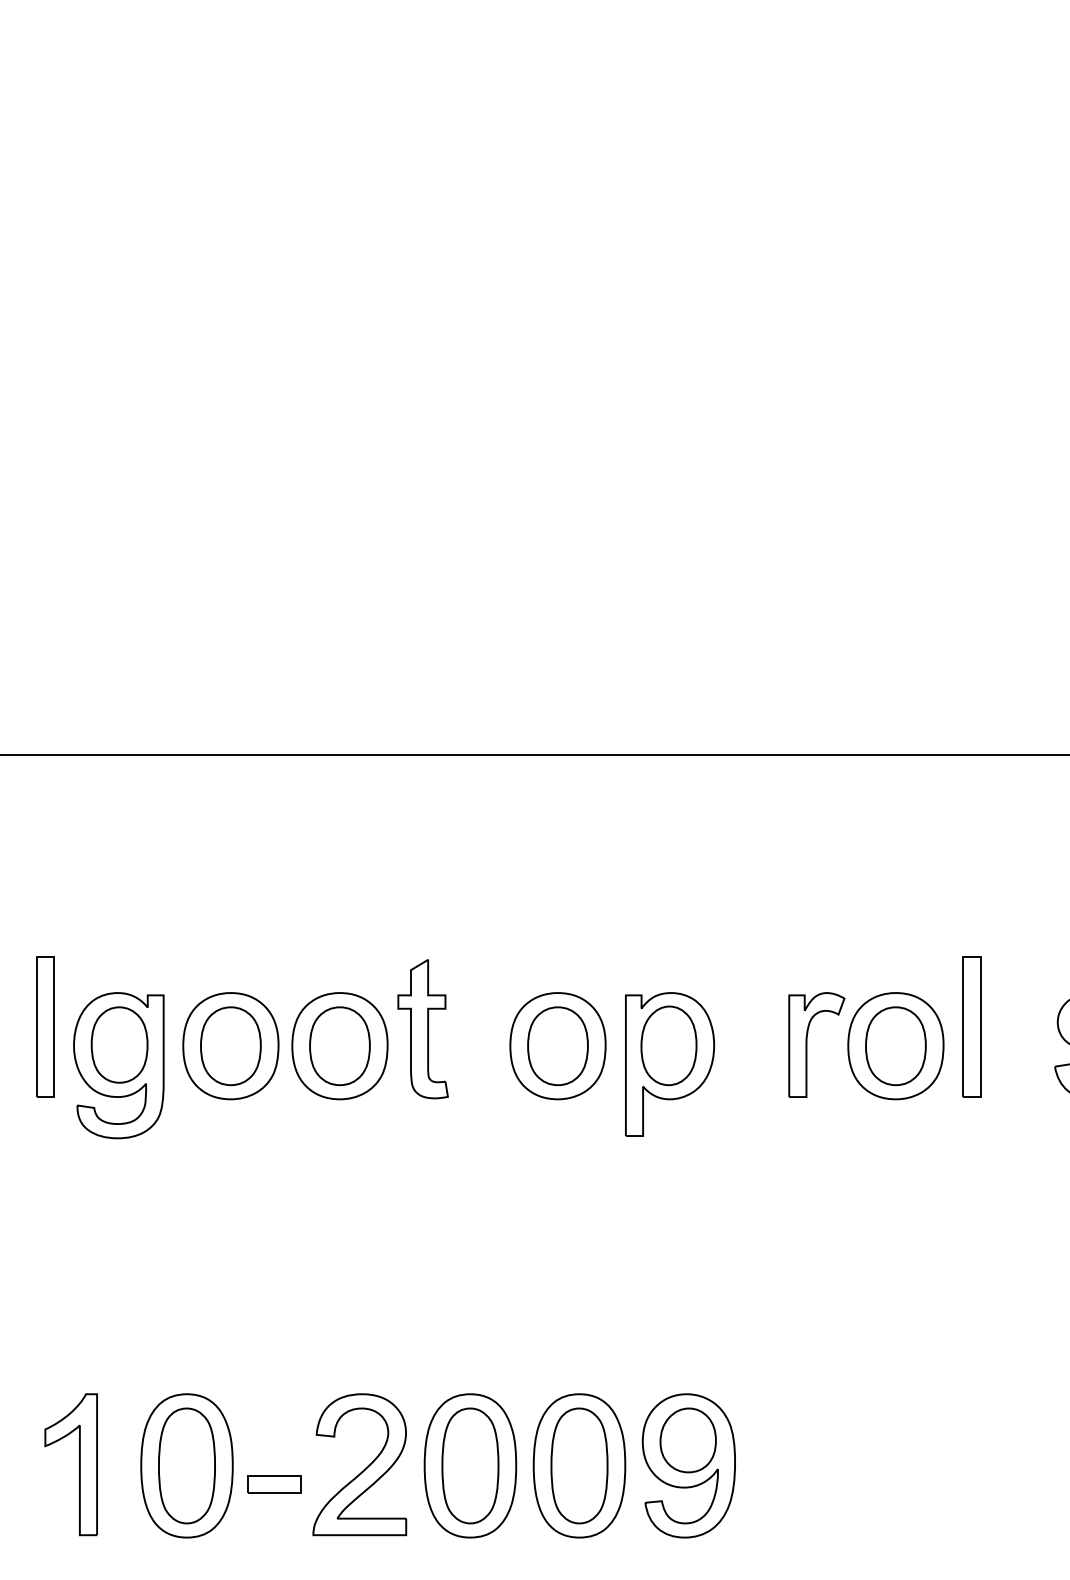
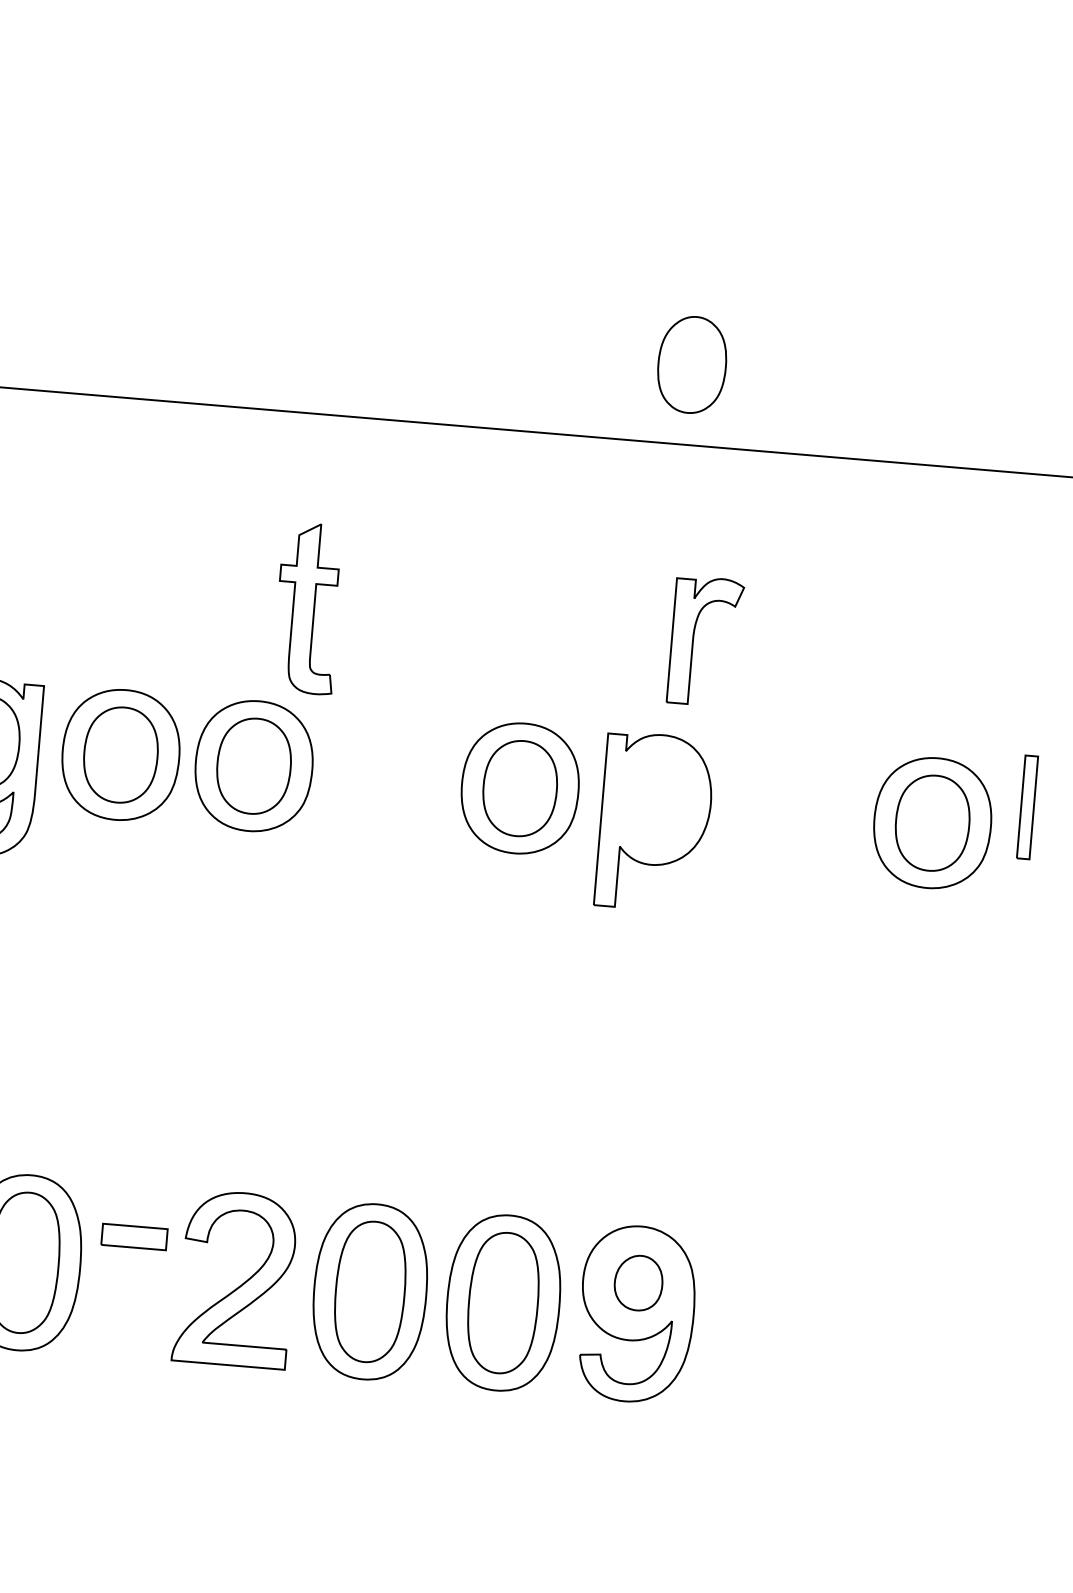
part: (971, 1026) -> (1026, 806), size x0.6
part: (422, 1029) -> (307, 608), moved
part: (807, 1044) -> (694, 640), moved
part: (668, 1045) -> (691, 364), moved
part: (687, 1440) -> (637, 1283), size x0.7
part: (274, 1484) -> (134, 1237), moved

